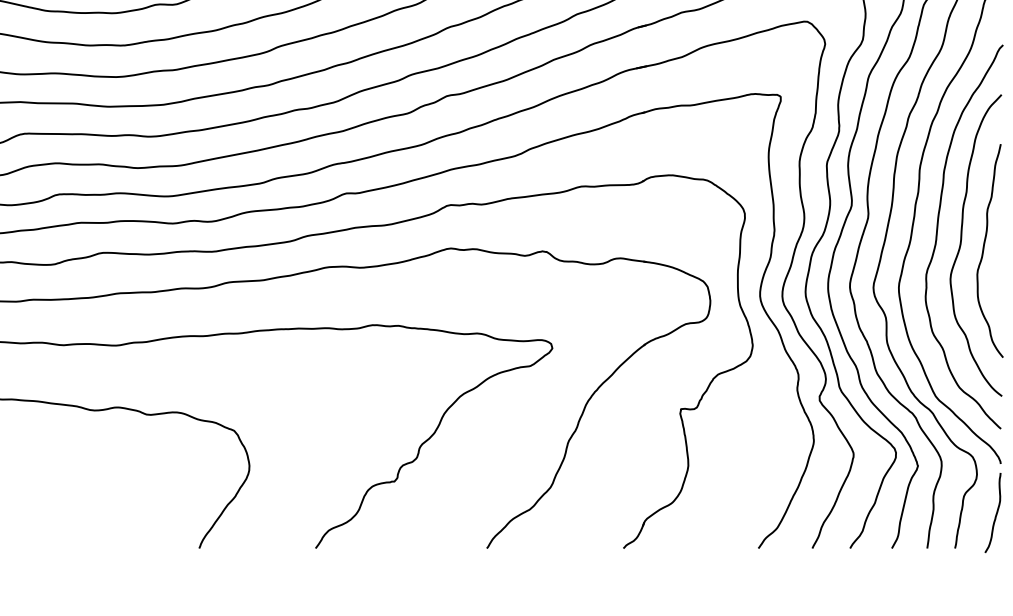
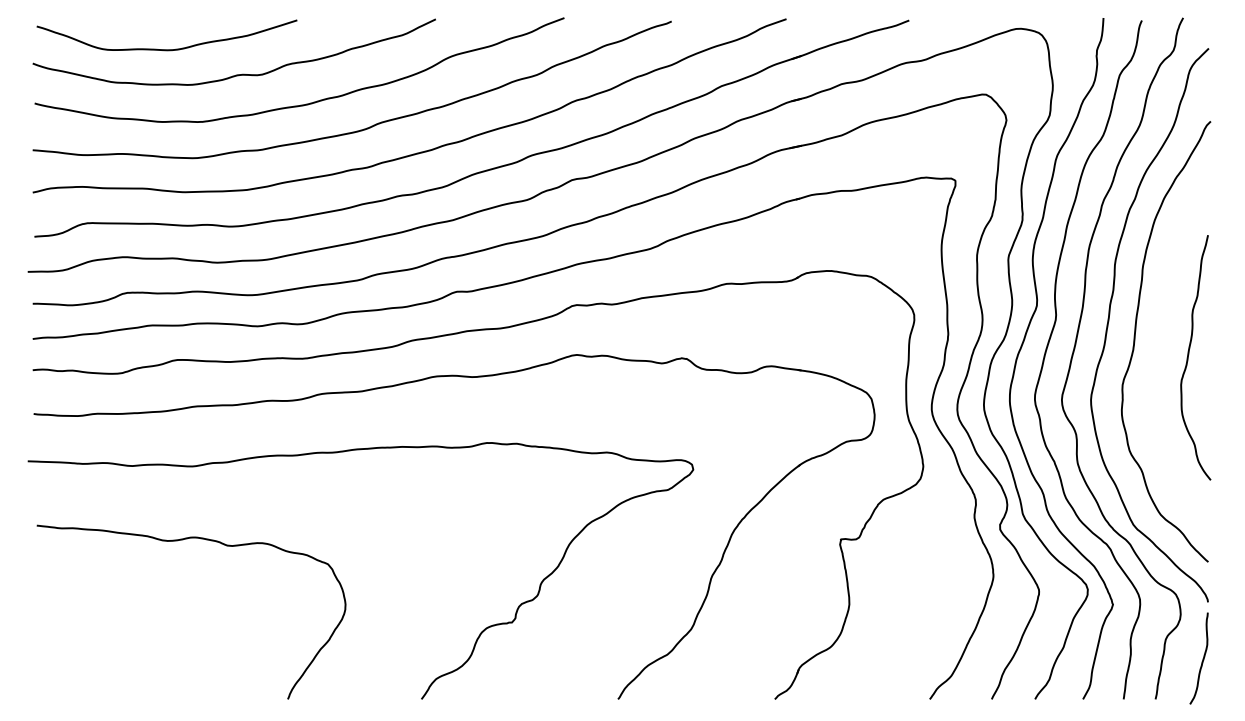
curve: (961, 241) -> (1163, 347), removed

